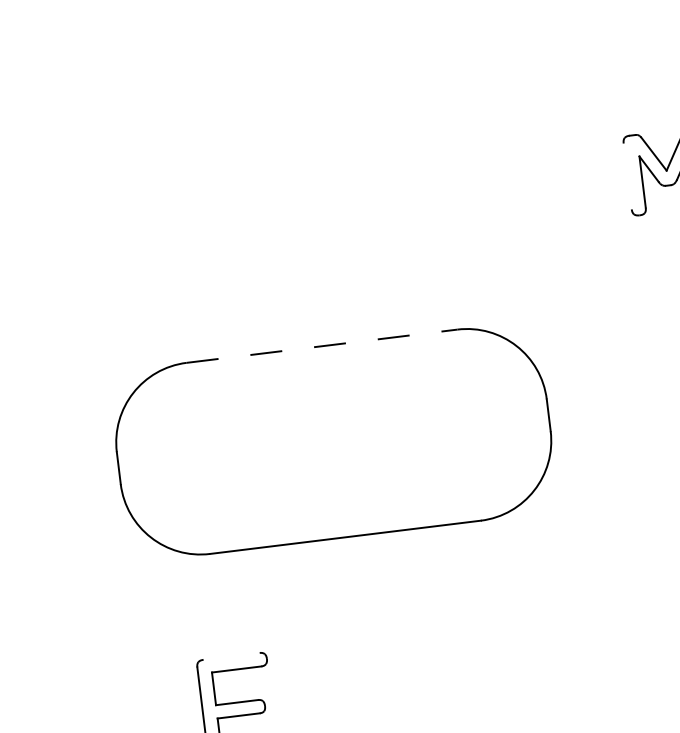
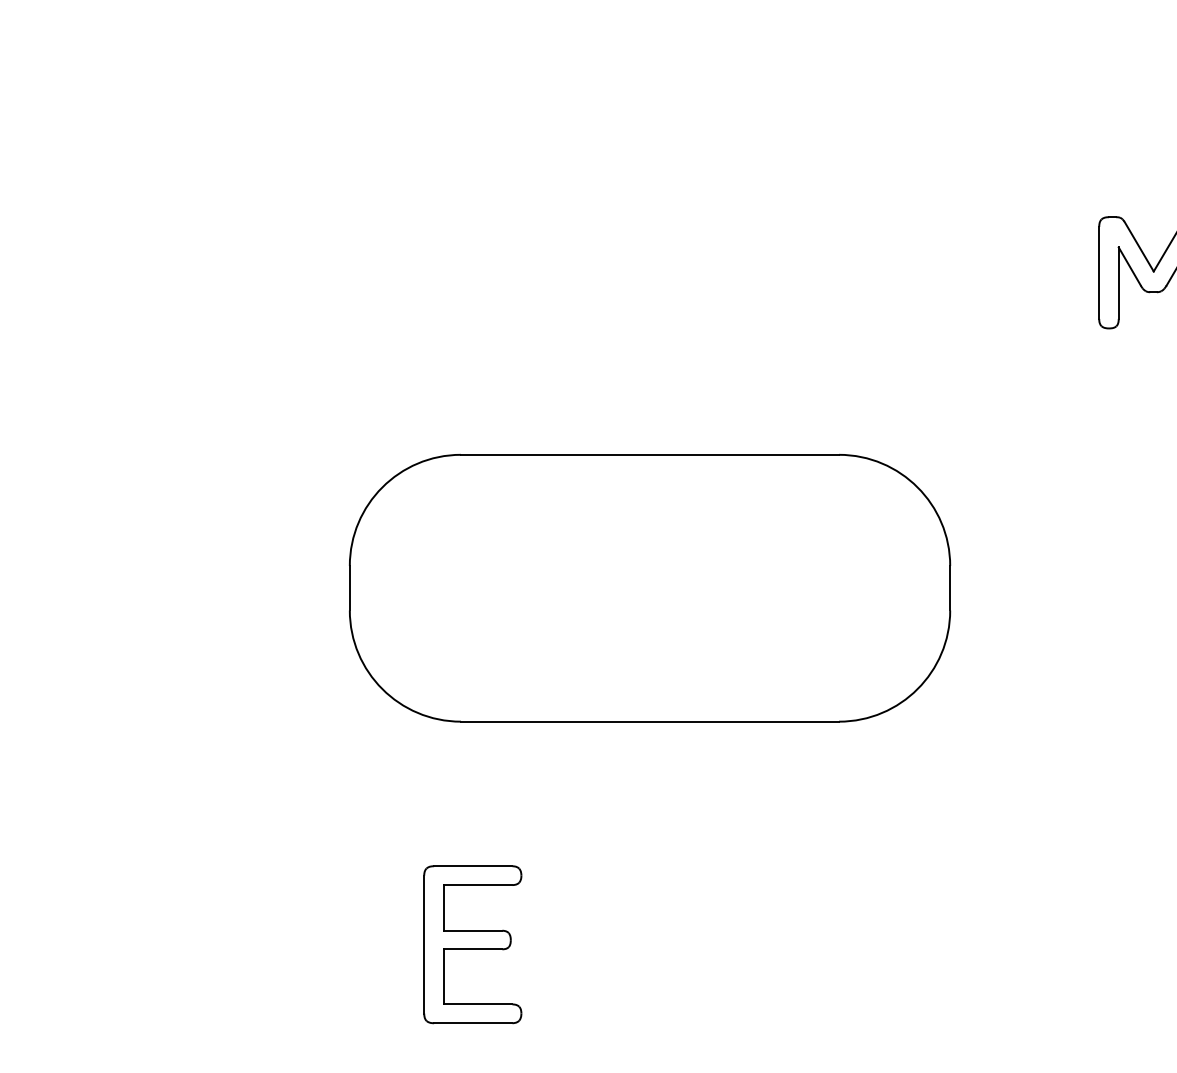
line: (627, 176) -> (1099, 272), added
line: (322, 345) -> (650, 454), dashed -> solid
line: (231, 656) -> (473, 866), added

